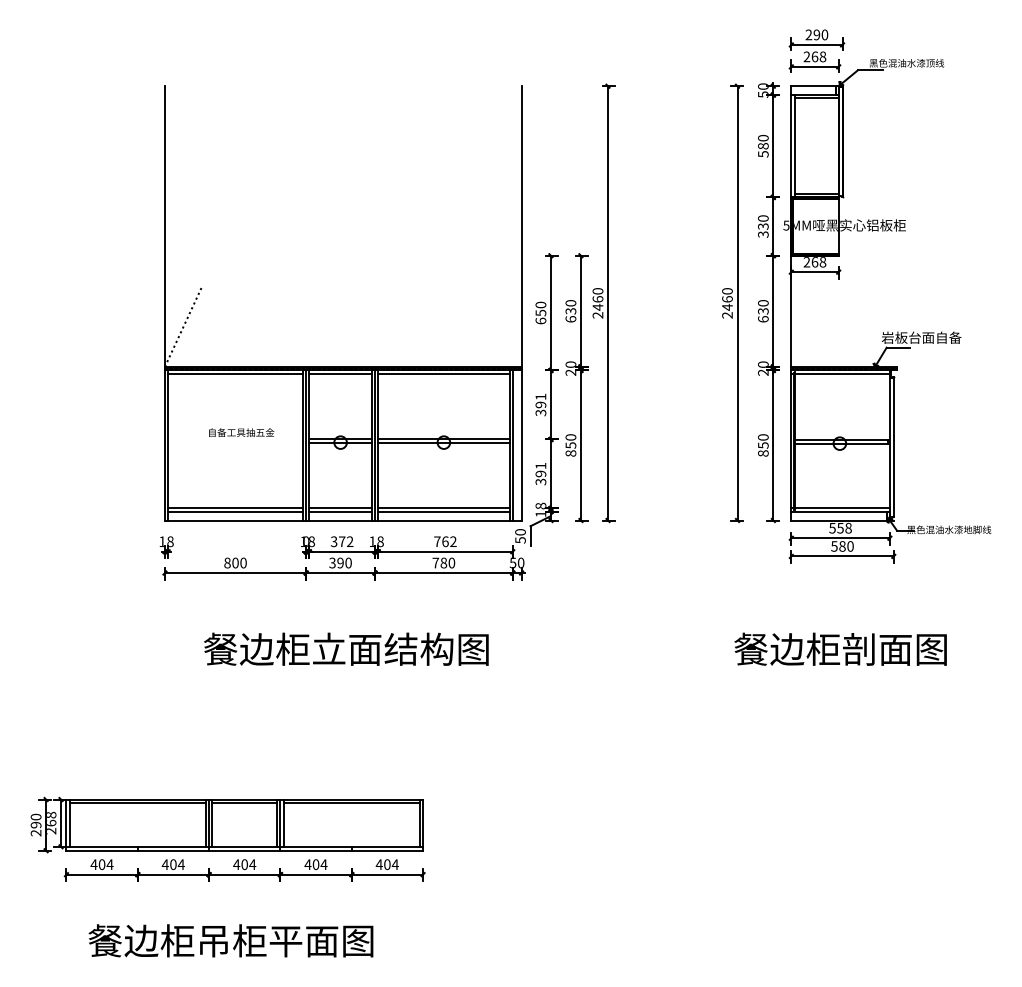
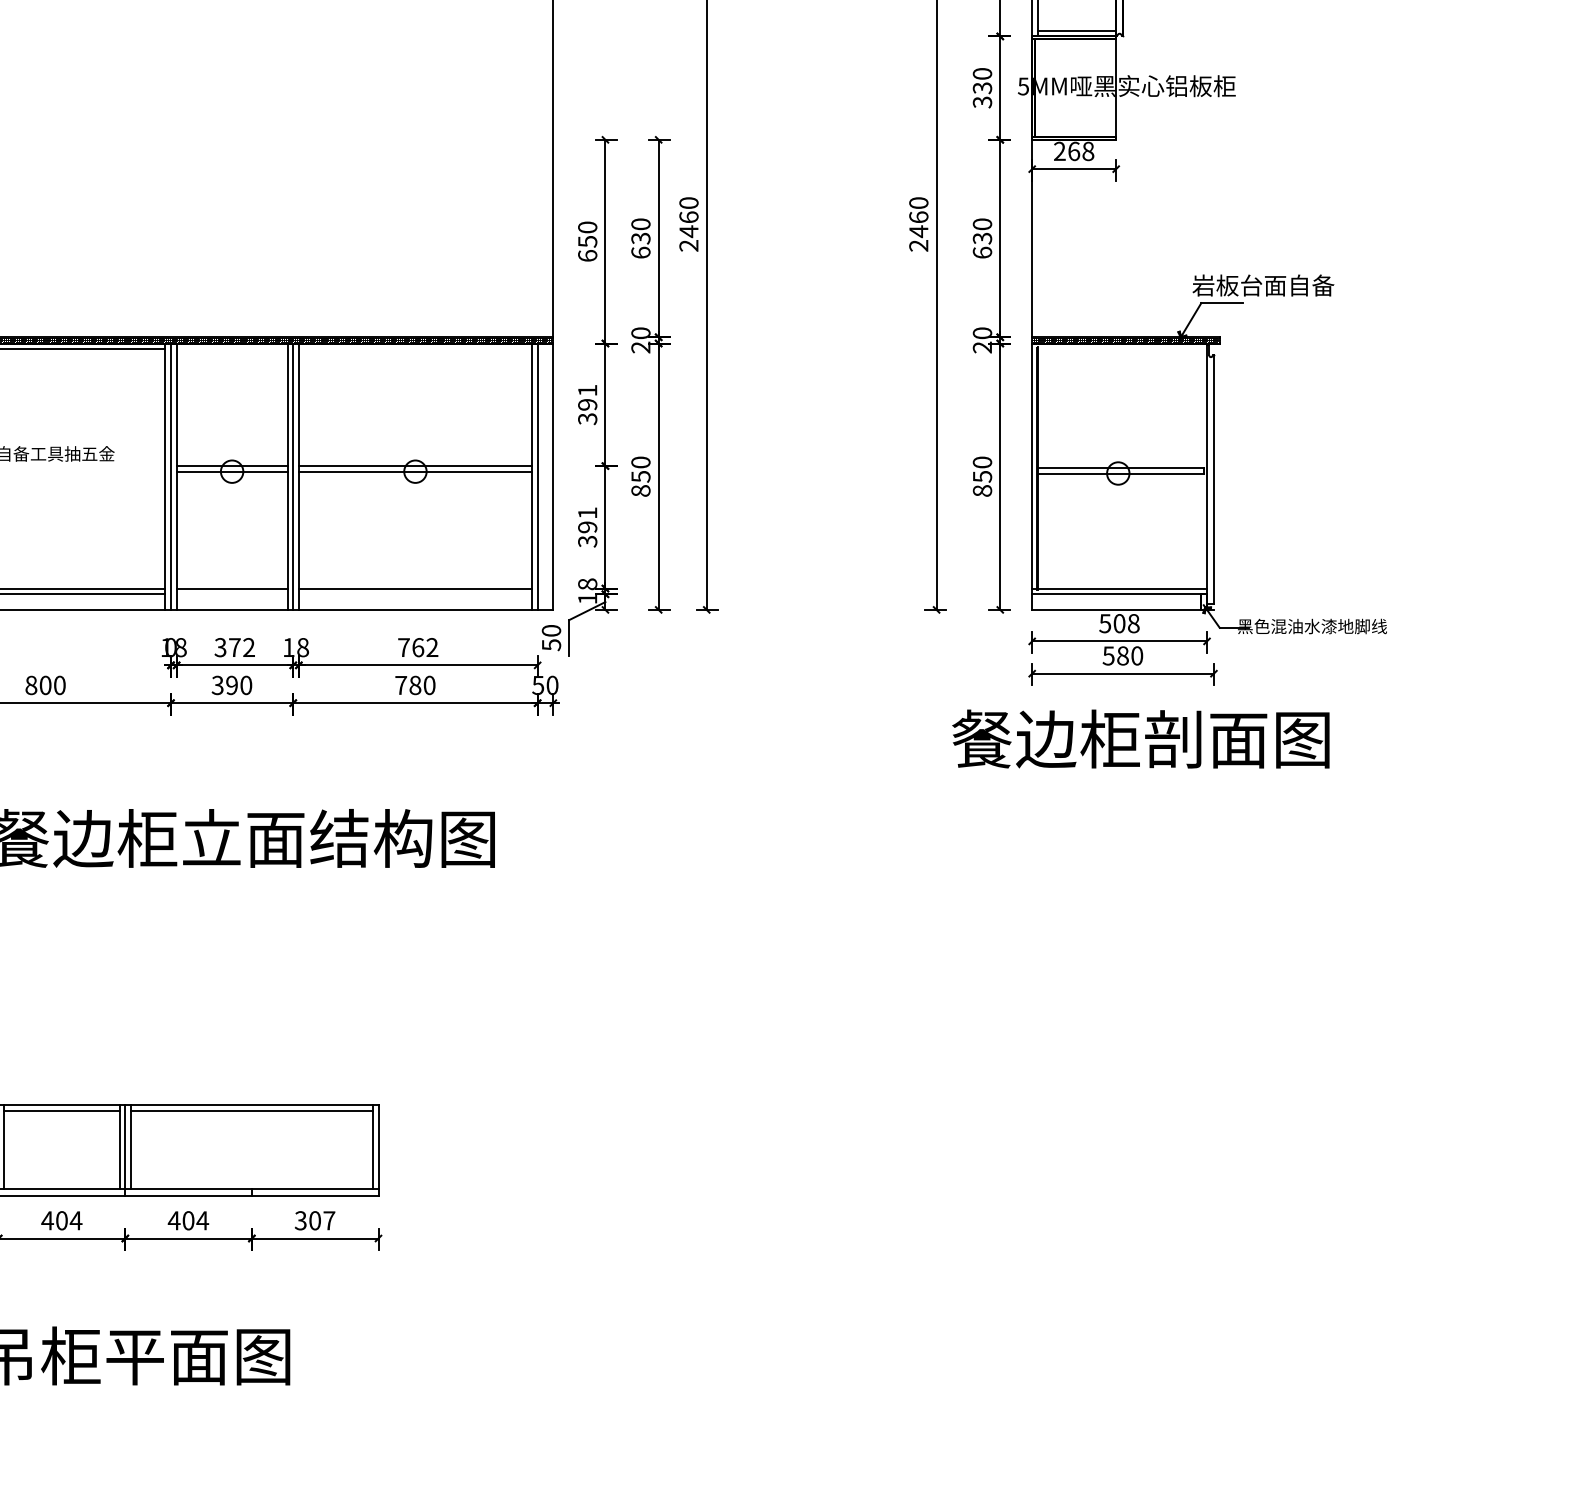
line: (340, 373) -> (231, 348), removed
line: (443, 373) -> (414, 348), removed
line: (840, 373) -> (1119, 348), removed
line: (340, 511) -> (231, 593), removed
line: (443, 511) -> (414, 593), removed
text: (840, 527) -> (1119, 622), 558 -> 508
text: (840, 648) -> (1140, 737), moved
text: (386, 864) -> (313, 1220), 404 -> 307

